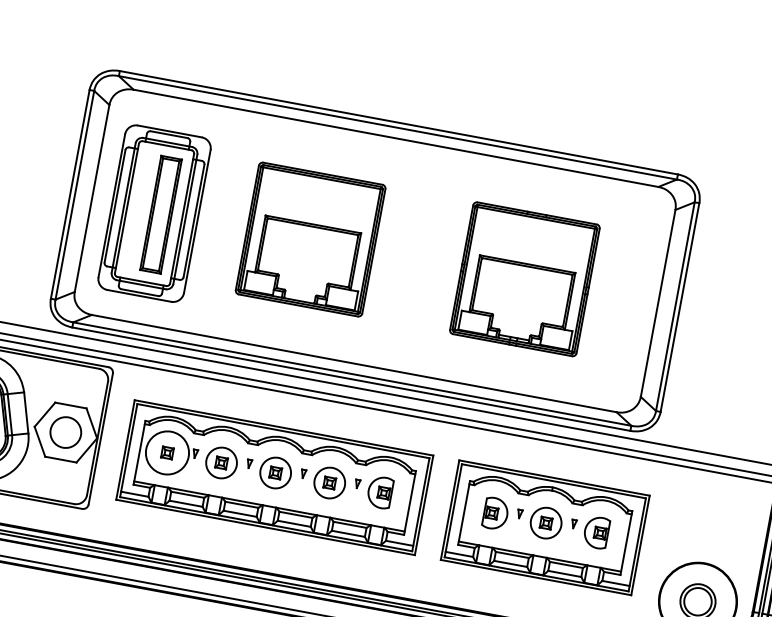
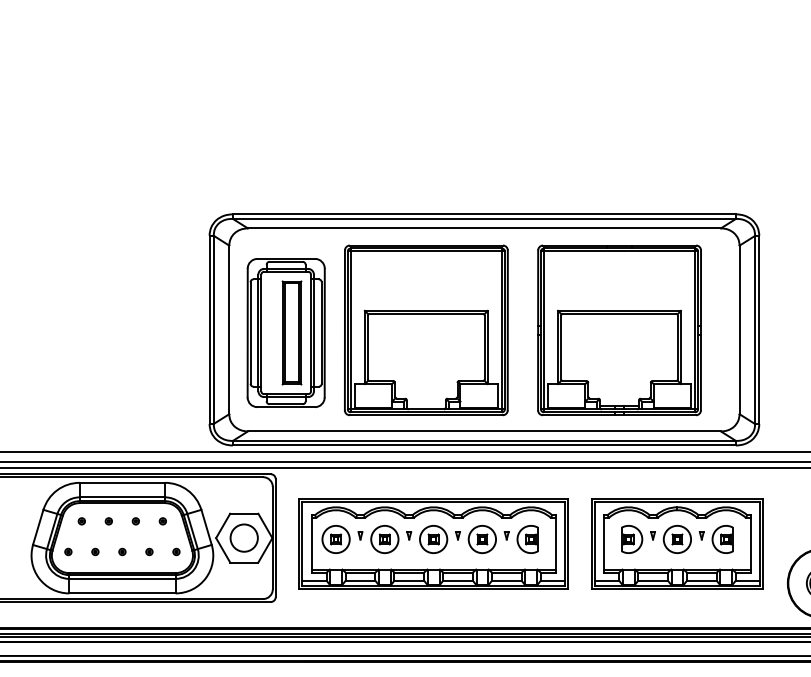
part: (310, 239) -> (426, 330), size x1.43
part: (524, 279) -> (619, 330), size x1.43
circle: (166, 452) -> (335, 539), size x0.71

